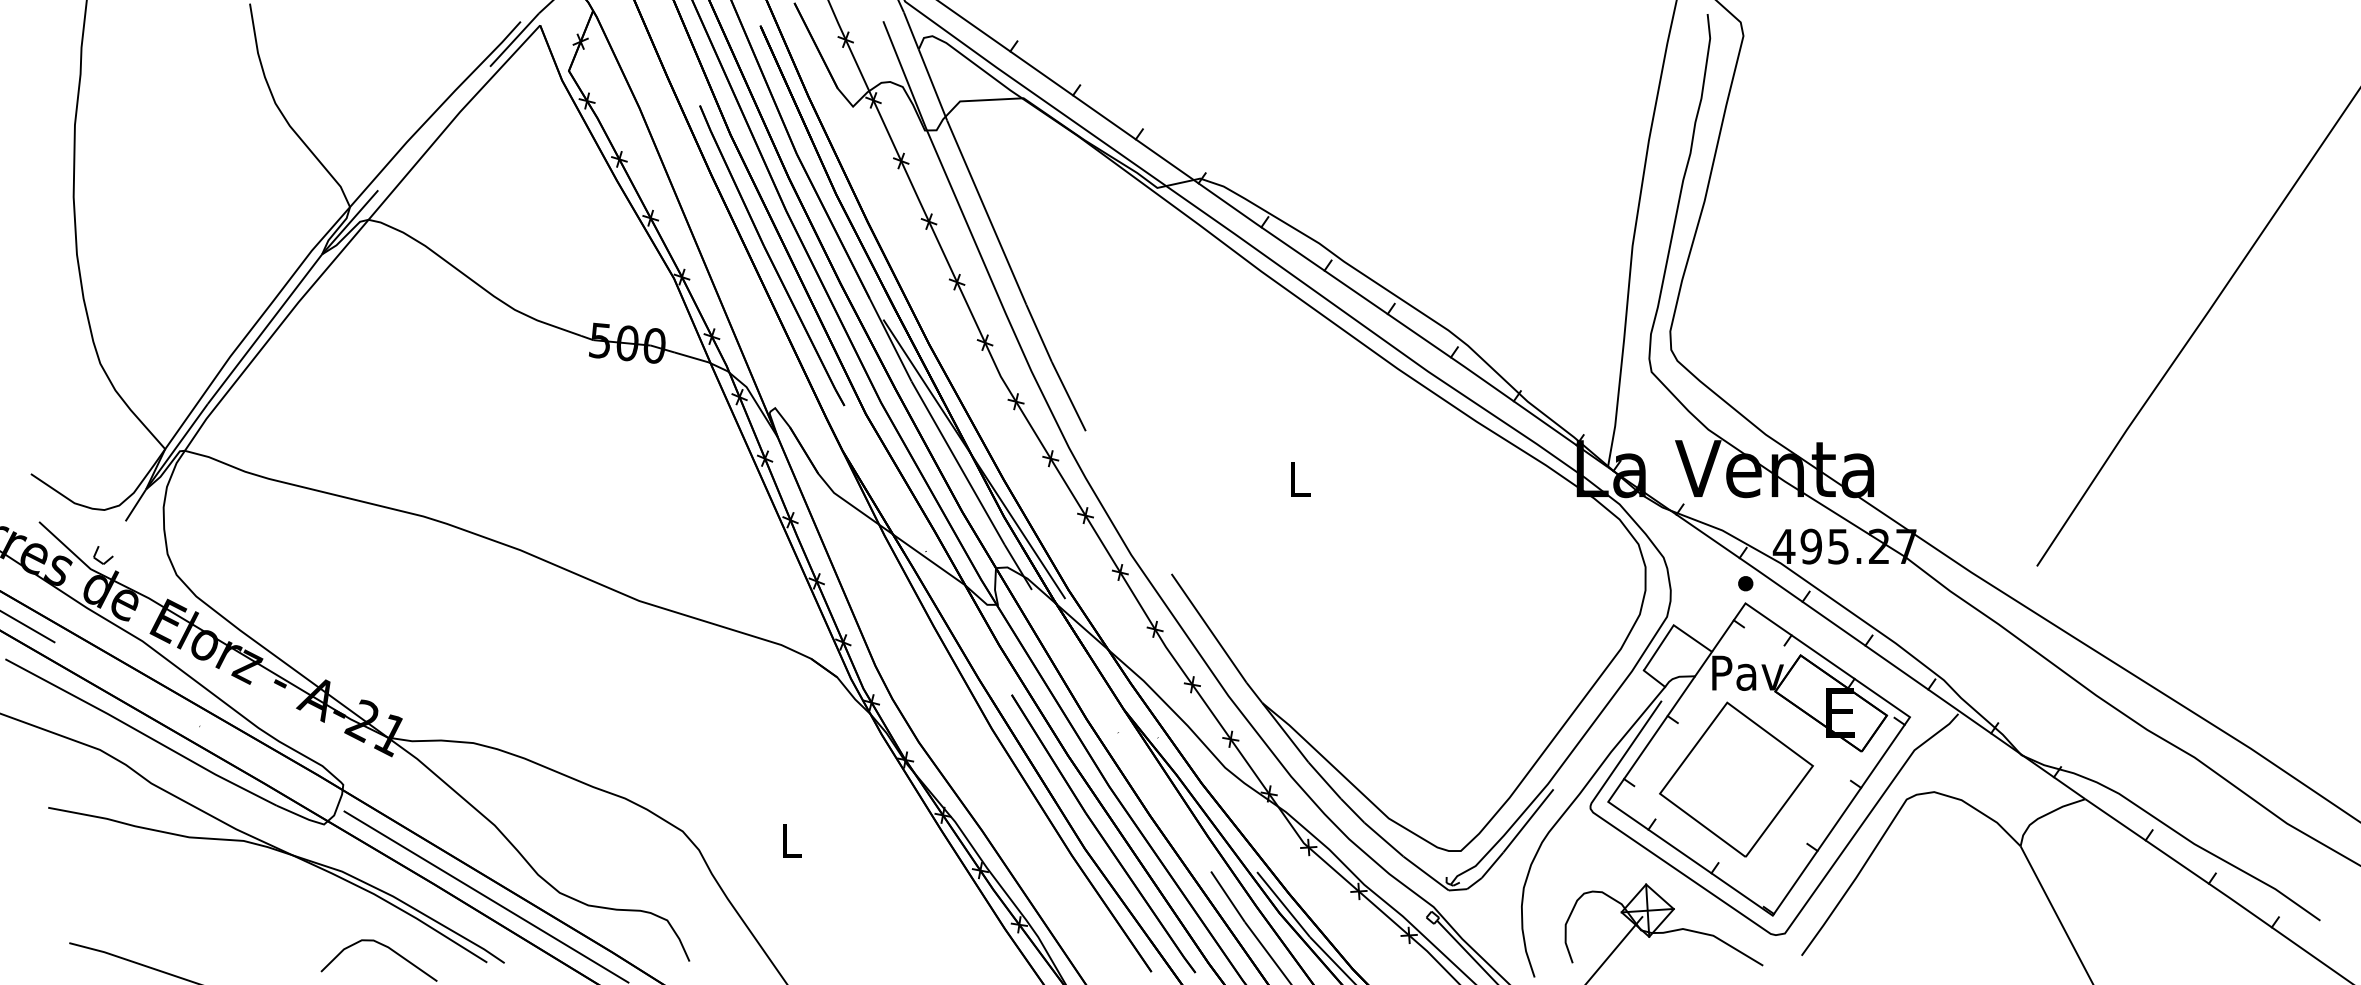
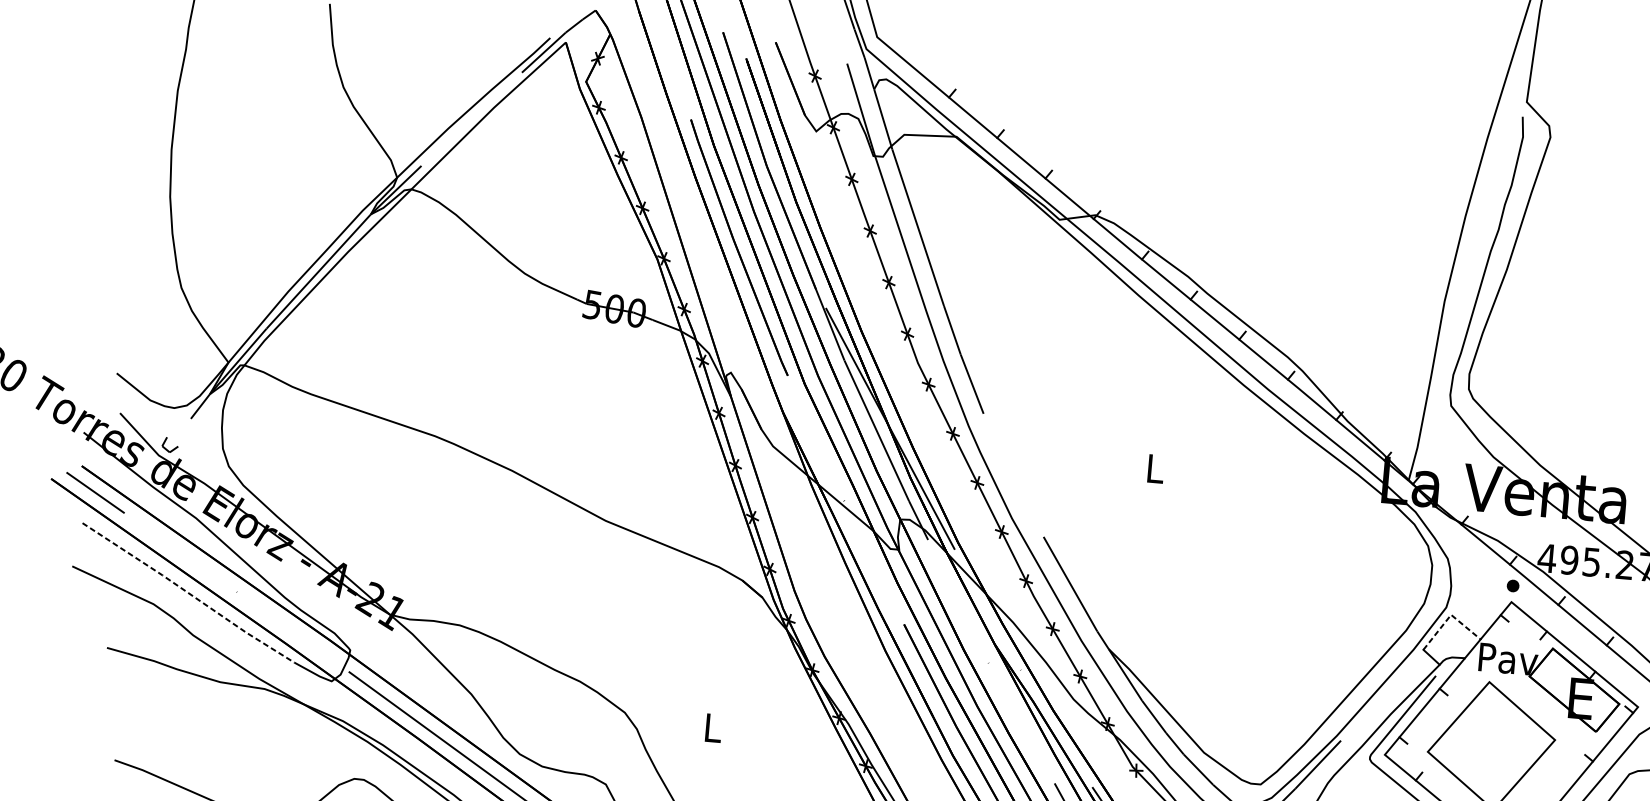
line: (1672, 627) -> (1449, 616), solid -> dashed
line: (140, 732) -> (187, 592), solid -> dashed

